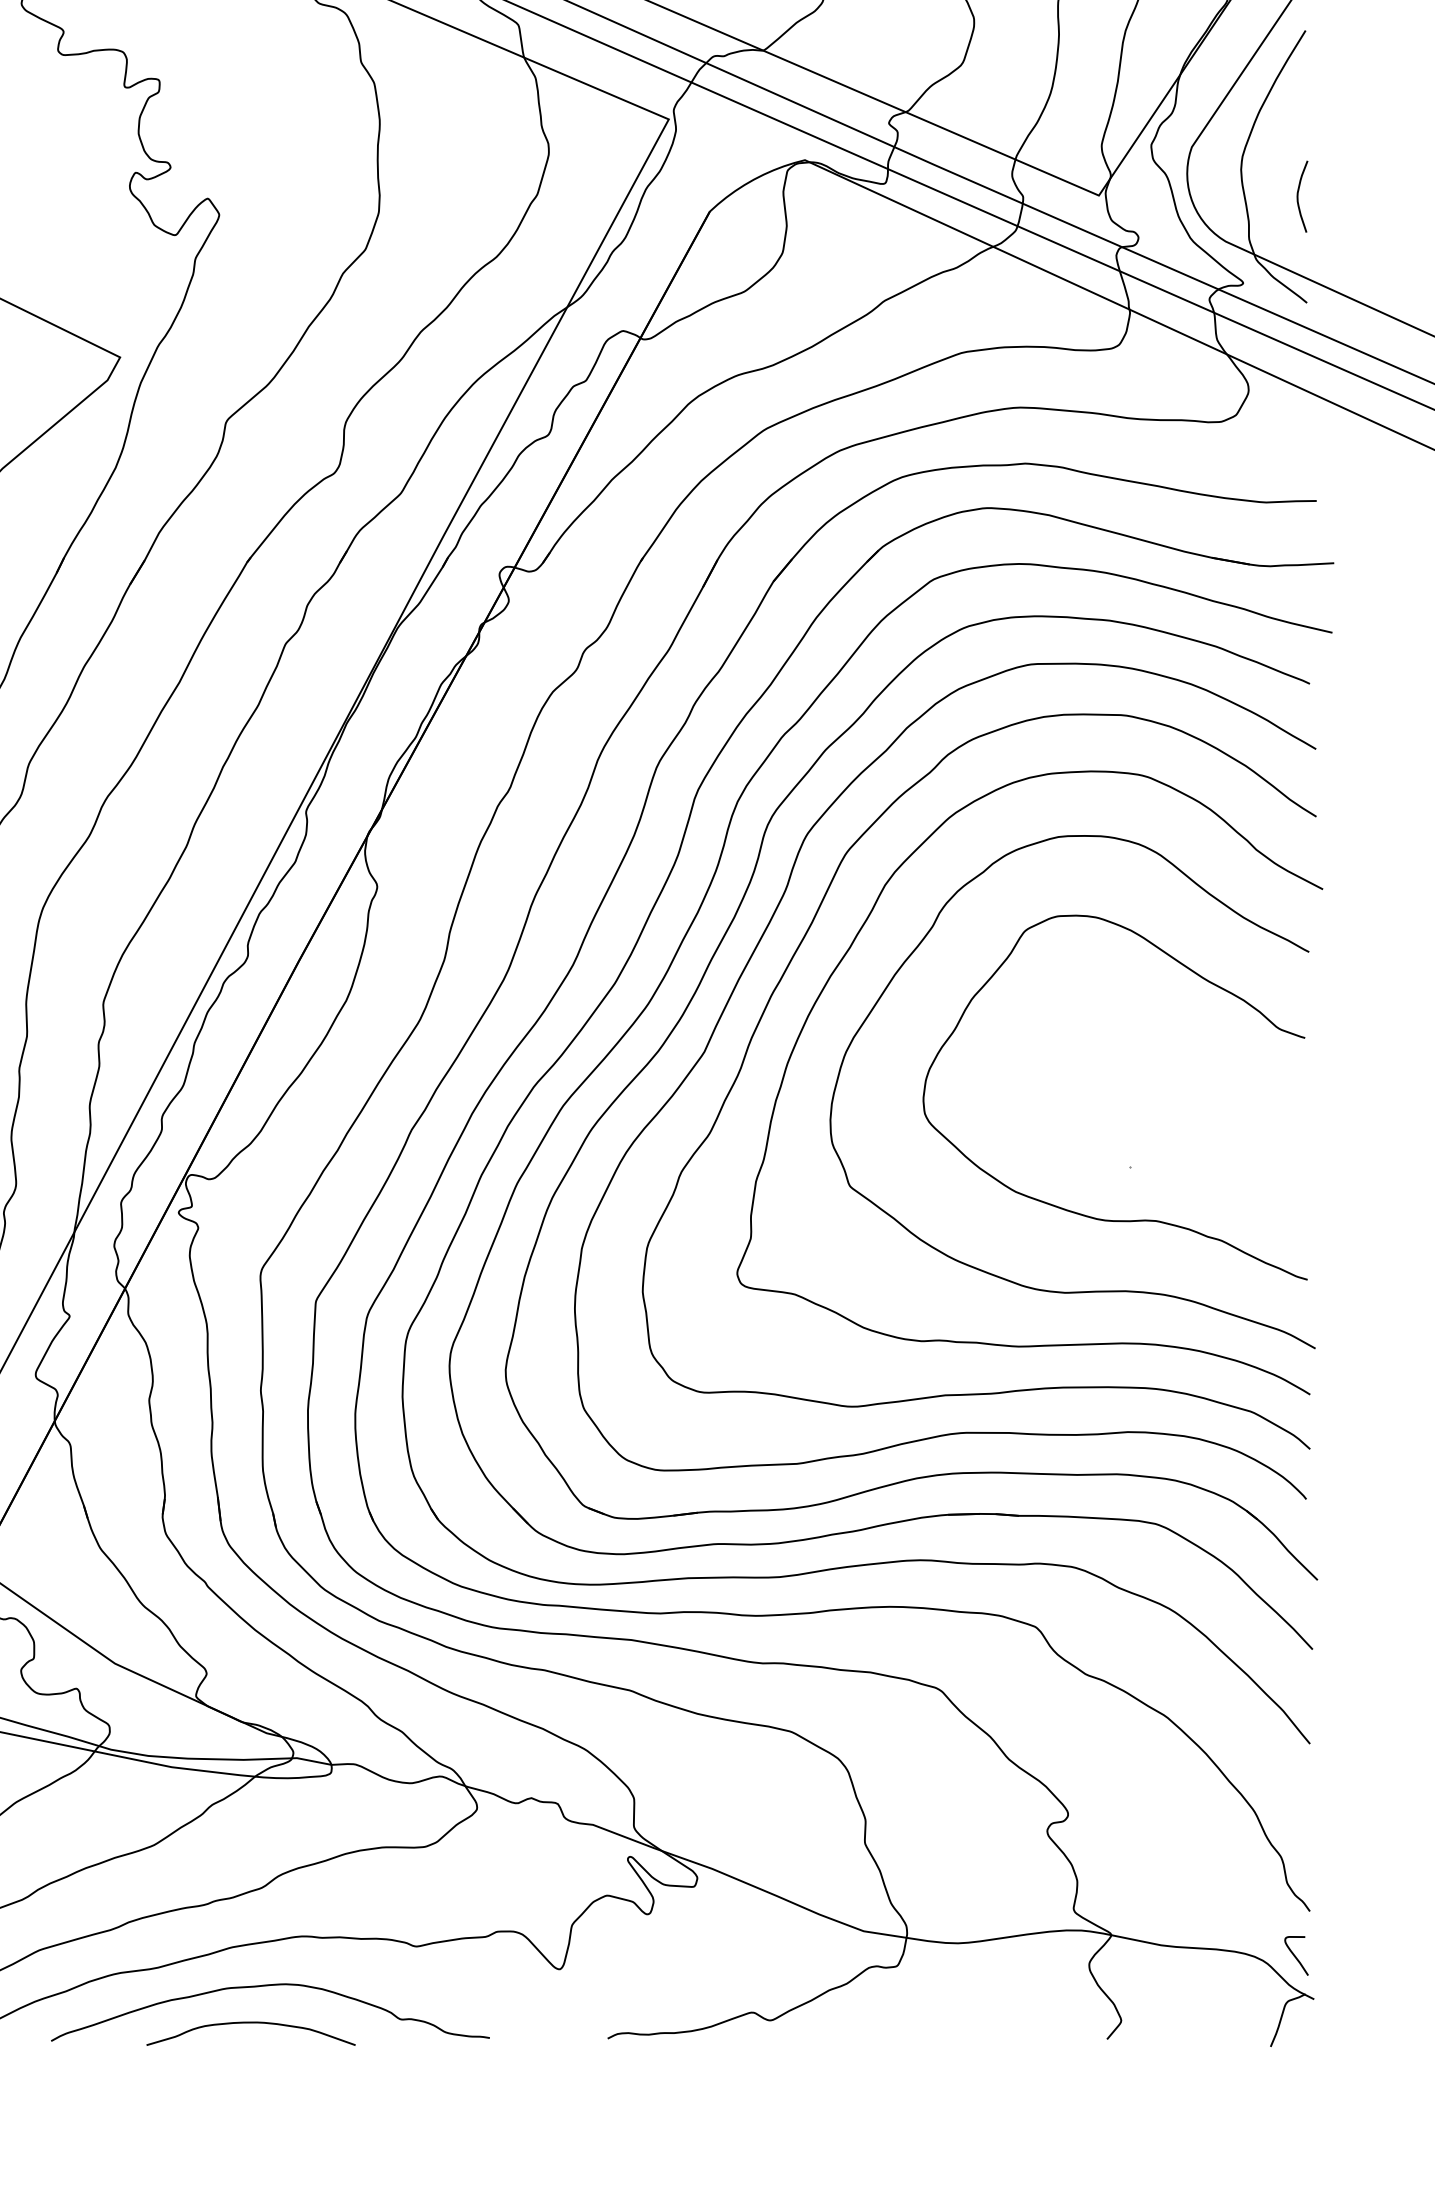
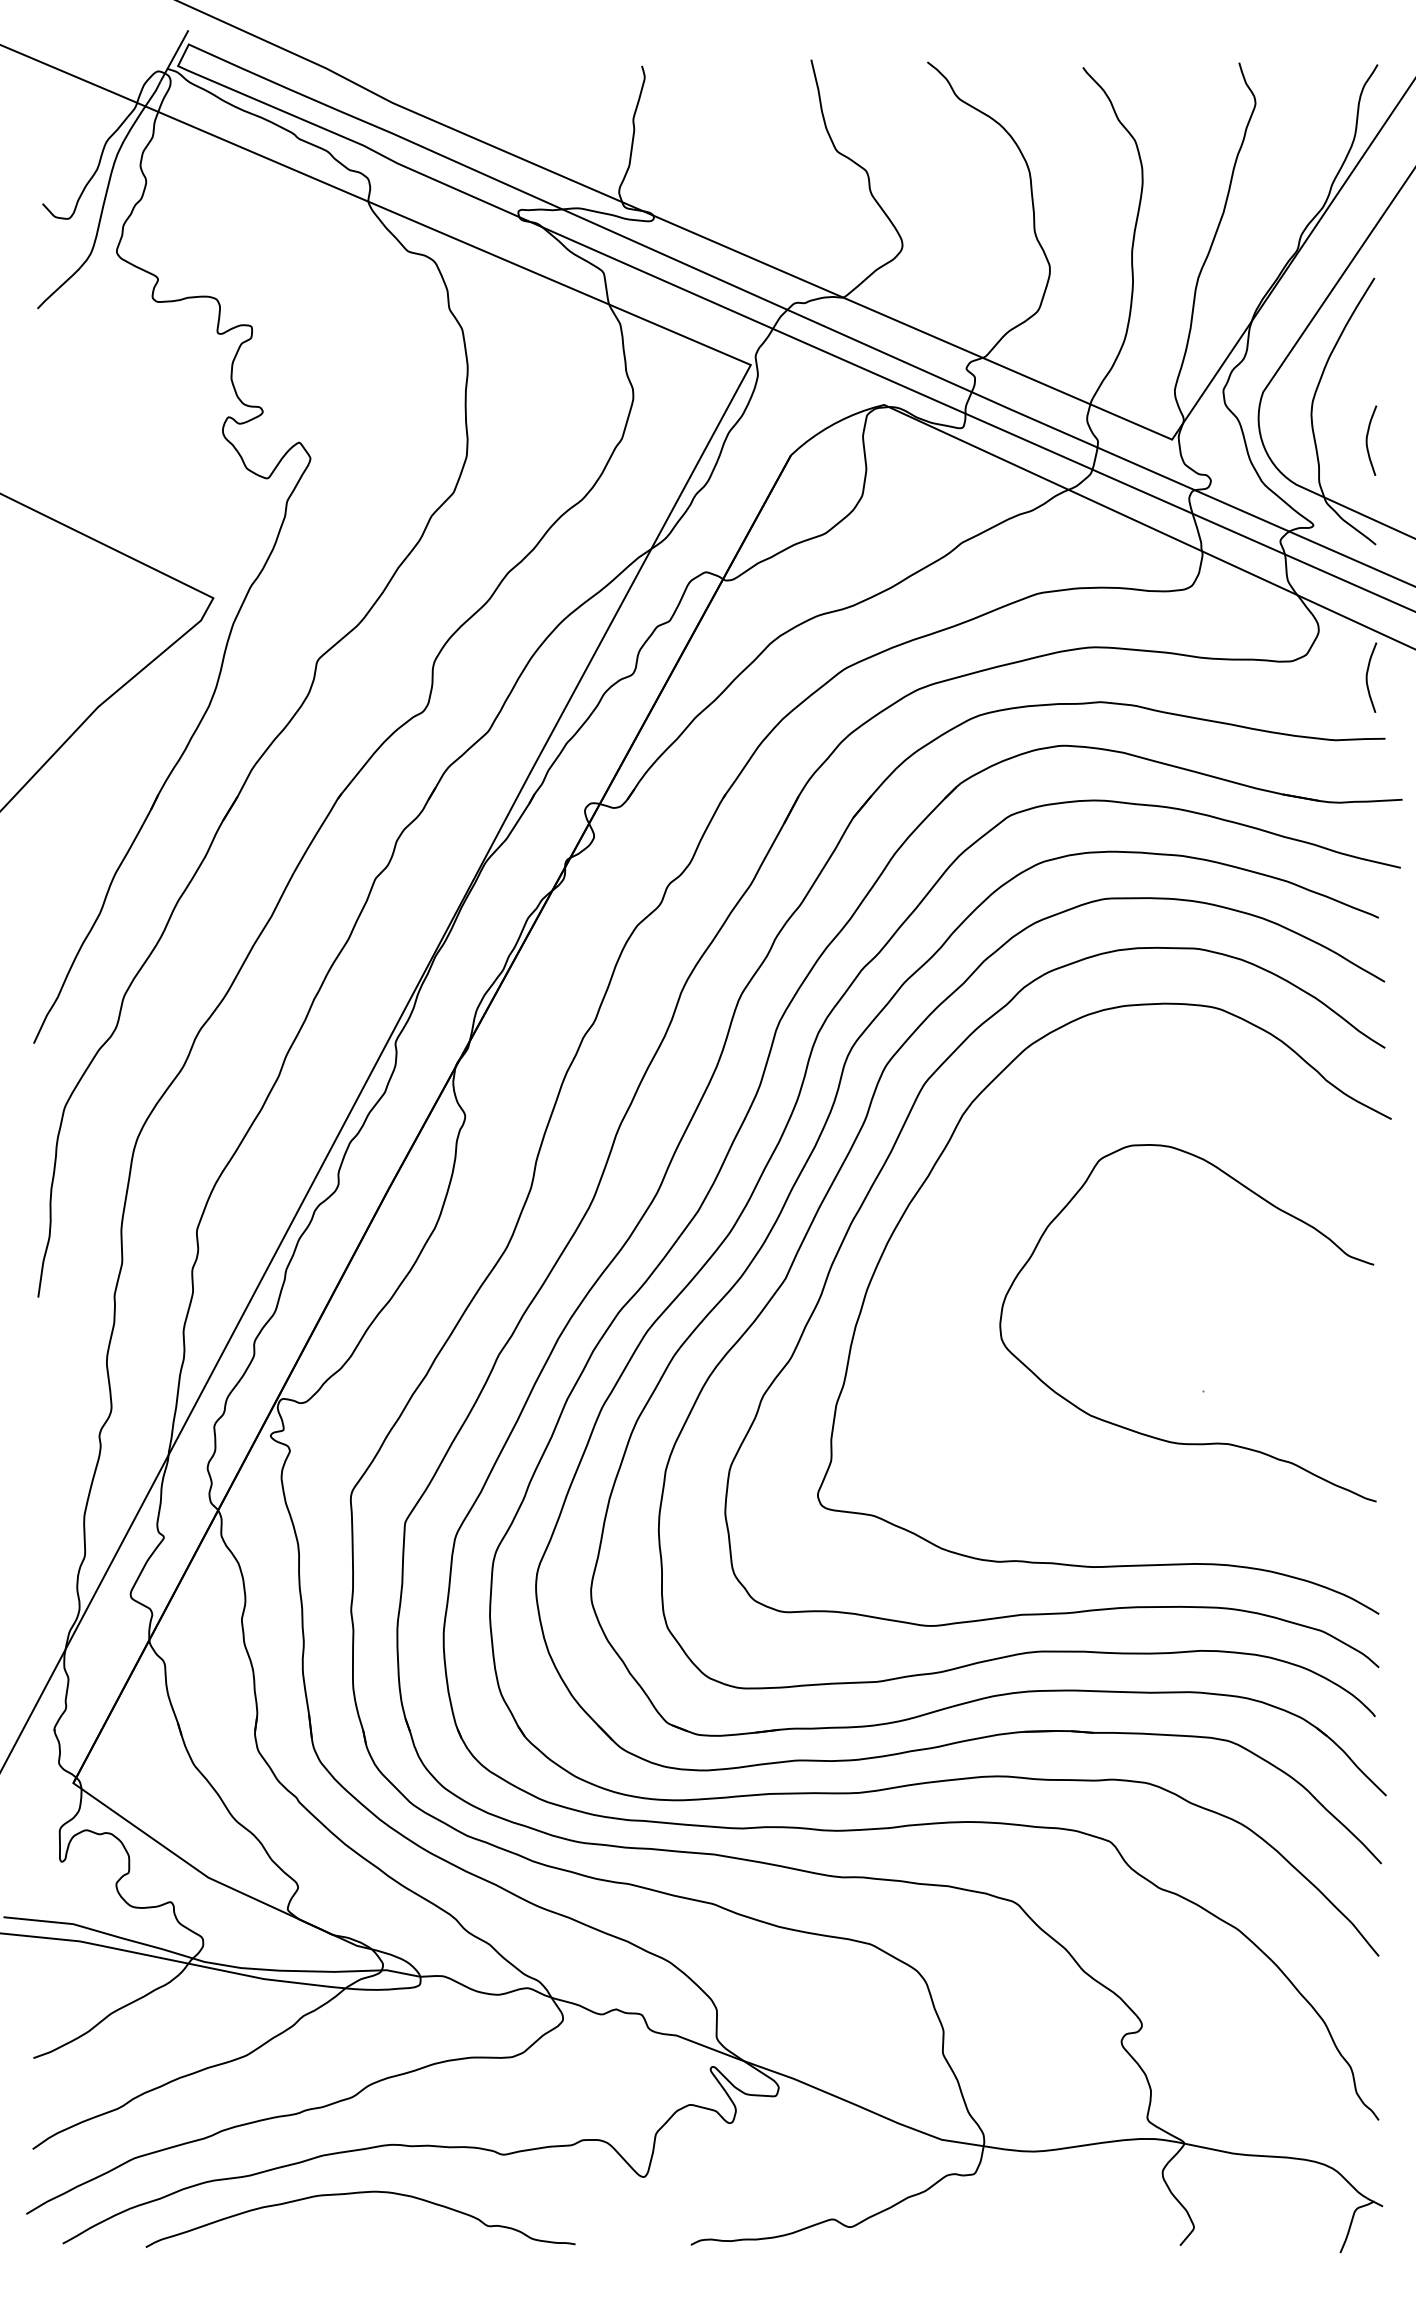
curve: (1298, 438) -> (1367, 677), added
curve: (1001, 1276) -> (1076, 1498), removed
curve: (1295, 1955) -> (1364, 2163), removed
curve: (250, 2023) -> (341, 2230), removed

